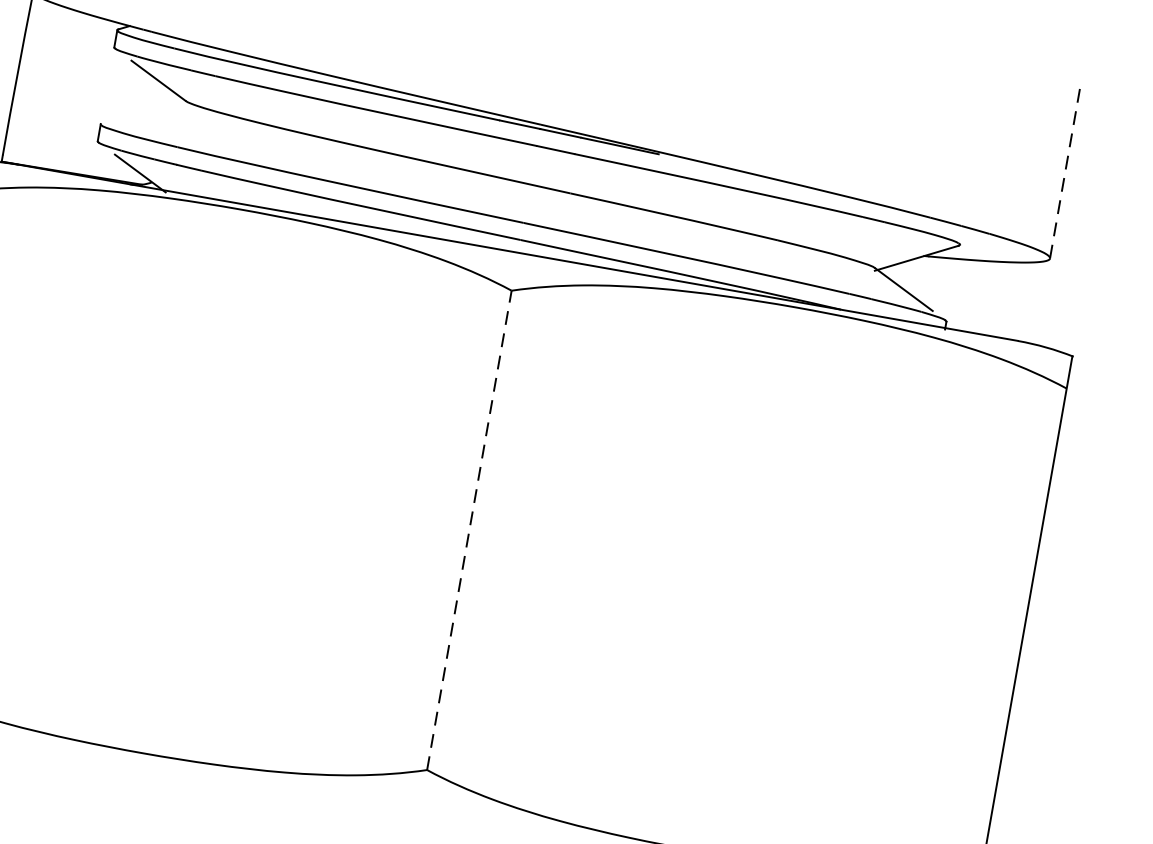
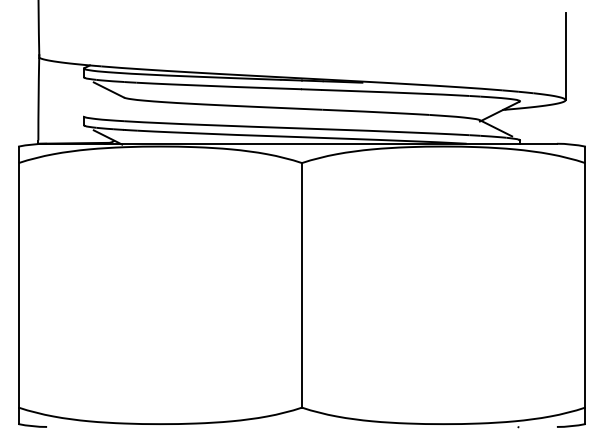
line: (1064, 172) -> (565, 56), dashed -> solid
line: (468, 528) -> (301, 284), dashed -> solid

